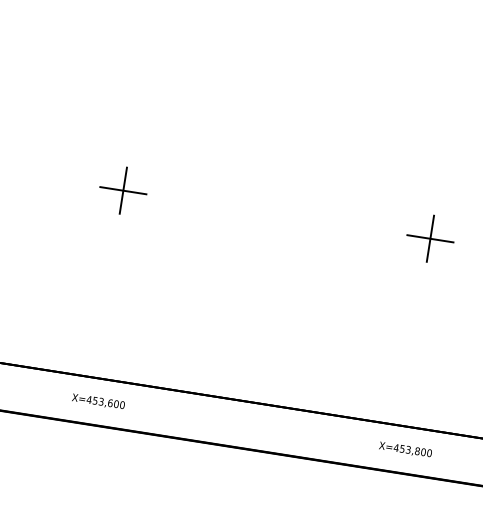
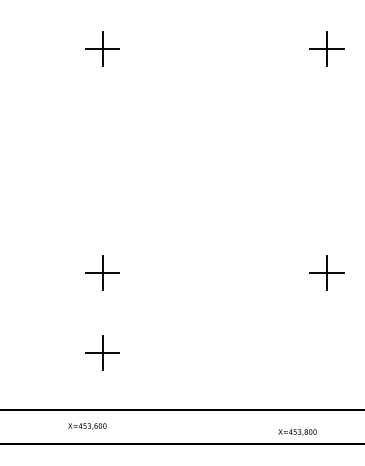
part: (106, 299) -> (102, 352), added
text: (98, 401) -> (87, 426), moved
text: (405, 450) -> (297, 432), moved

